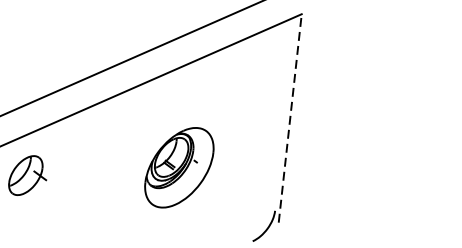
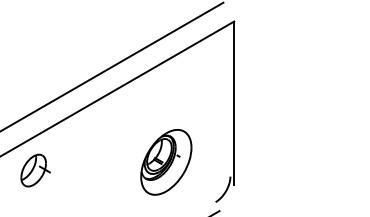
line: (290, 118) -> (234, 103), dashed -> solid
part: (179, 167) -> (166, 162), moved

